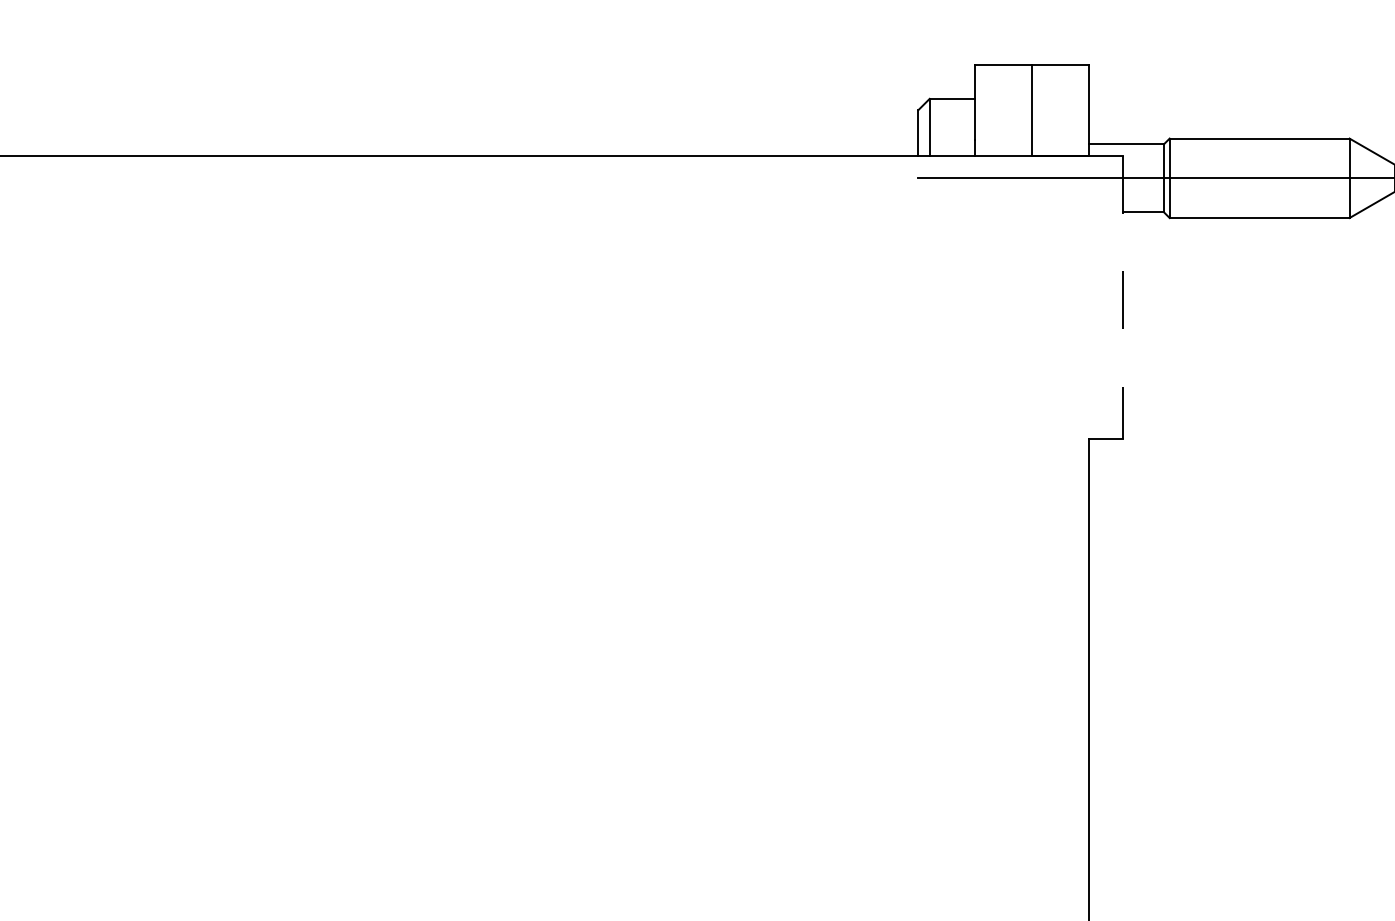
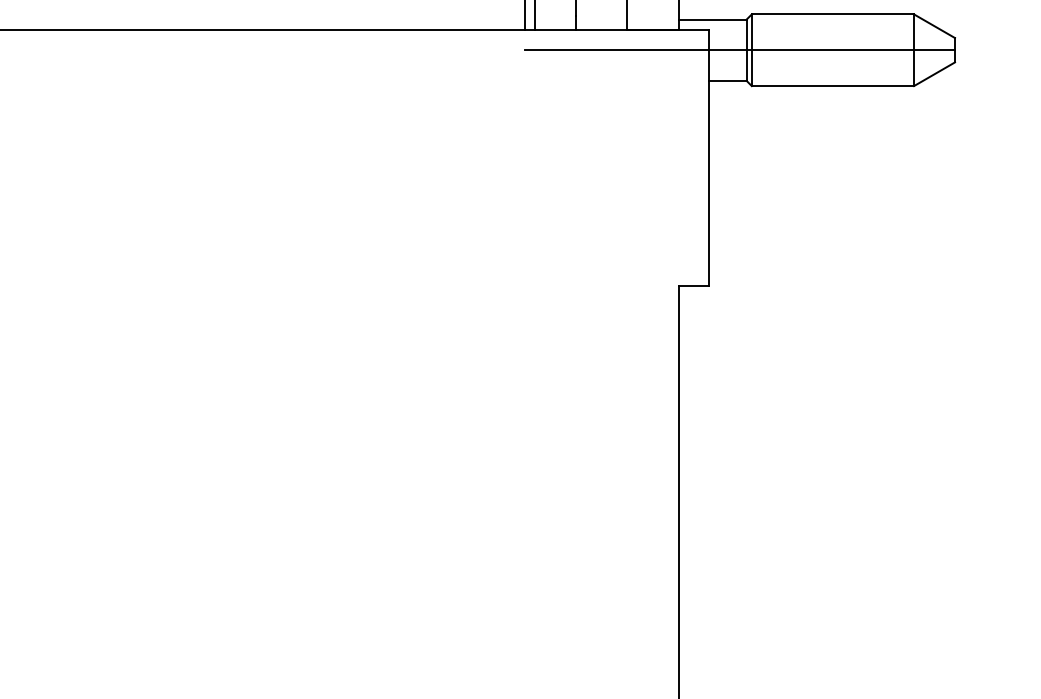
line: (1122, 297) -> (709, 157), dashed -> solid

